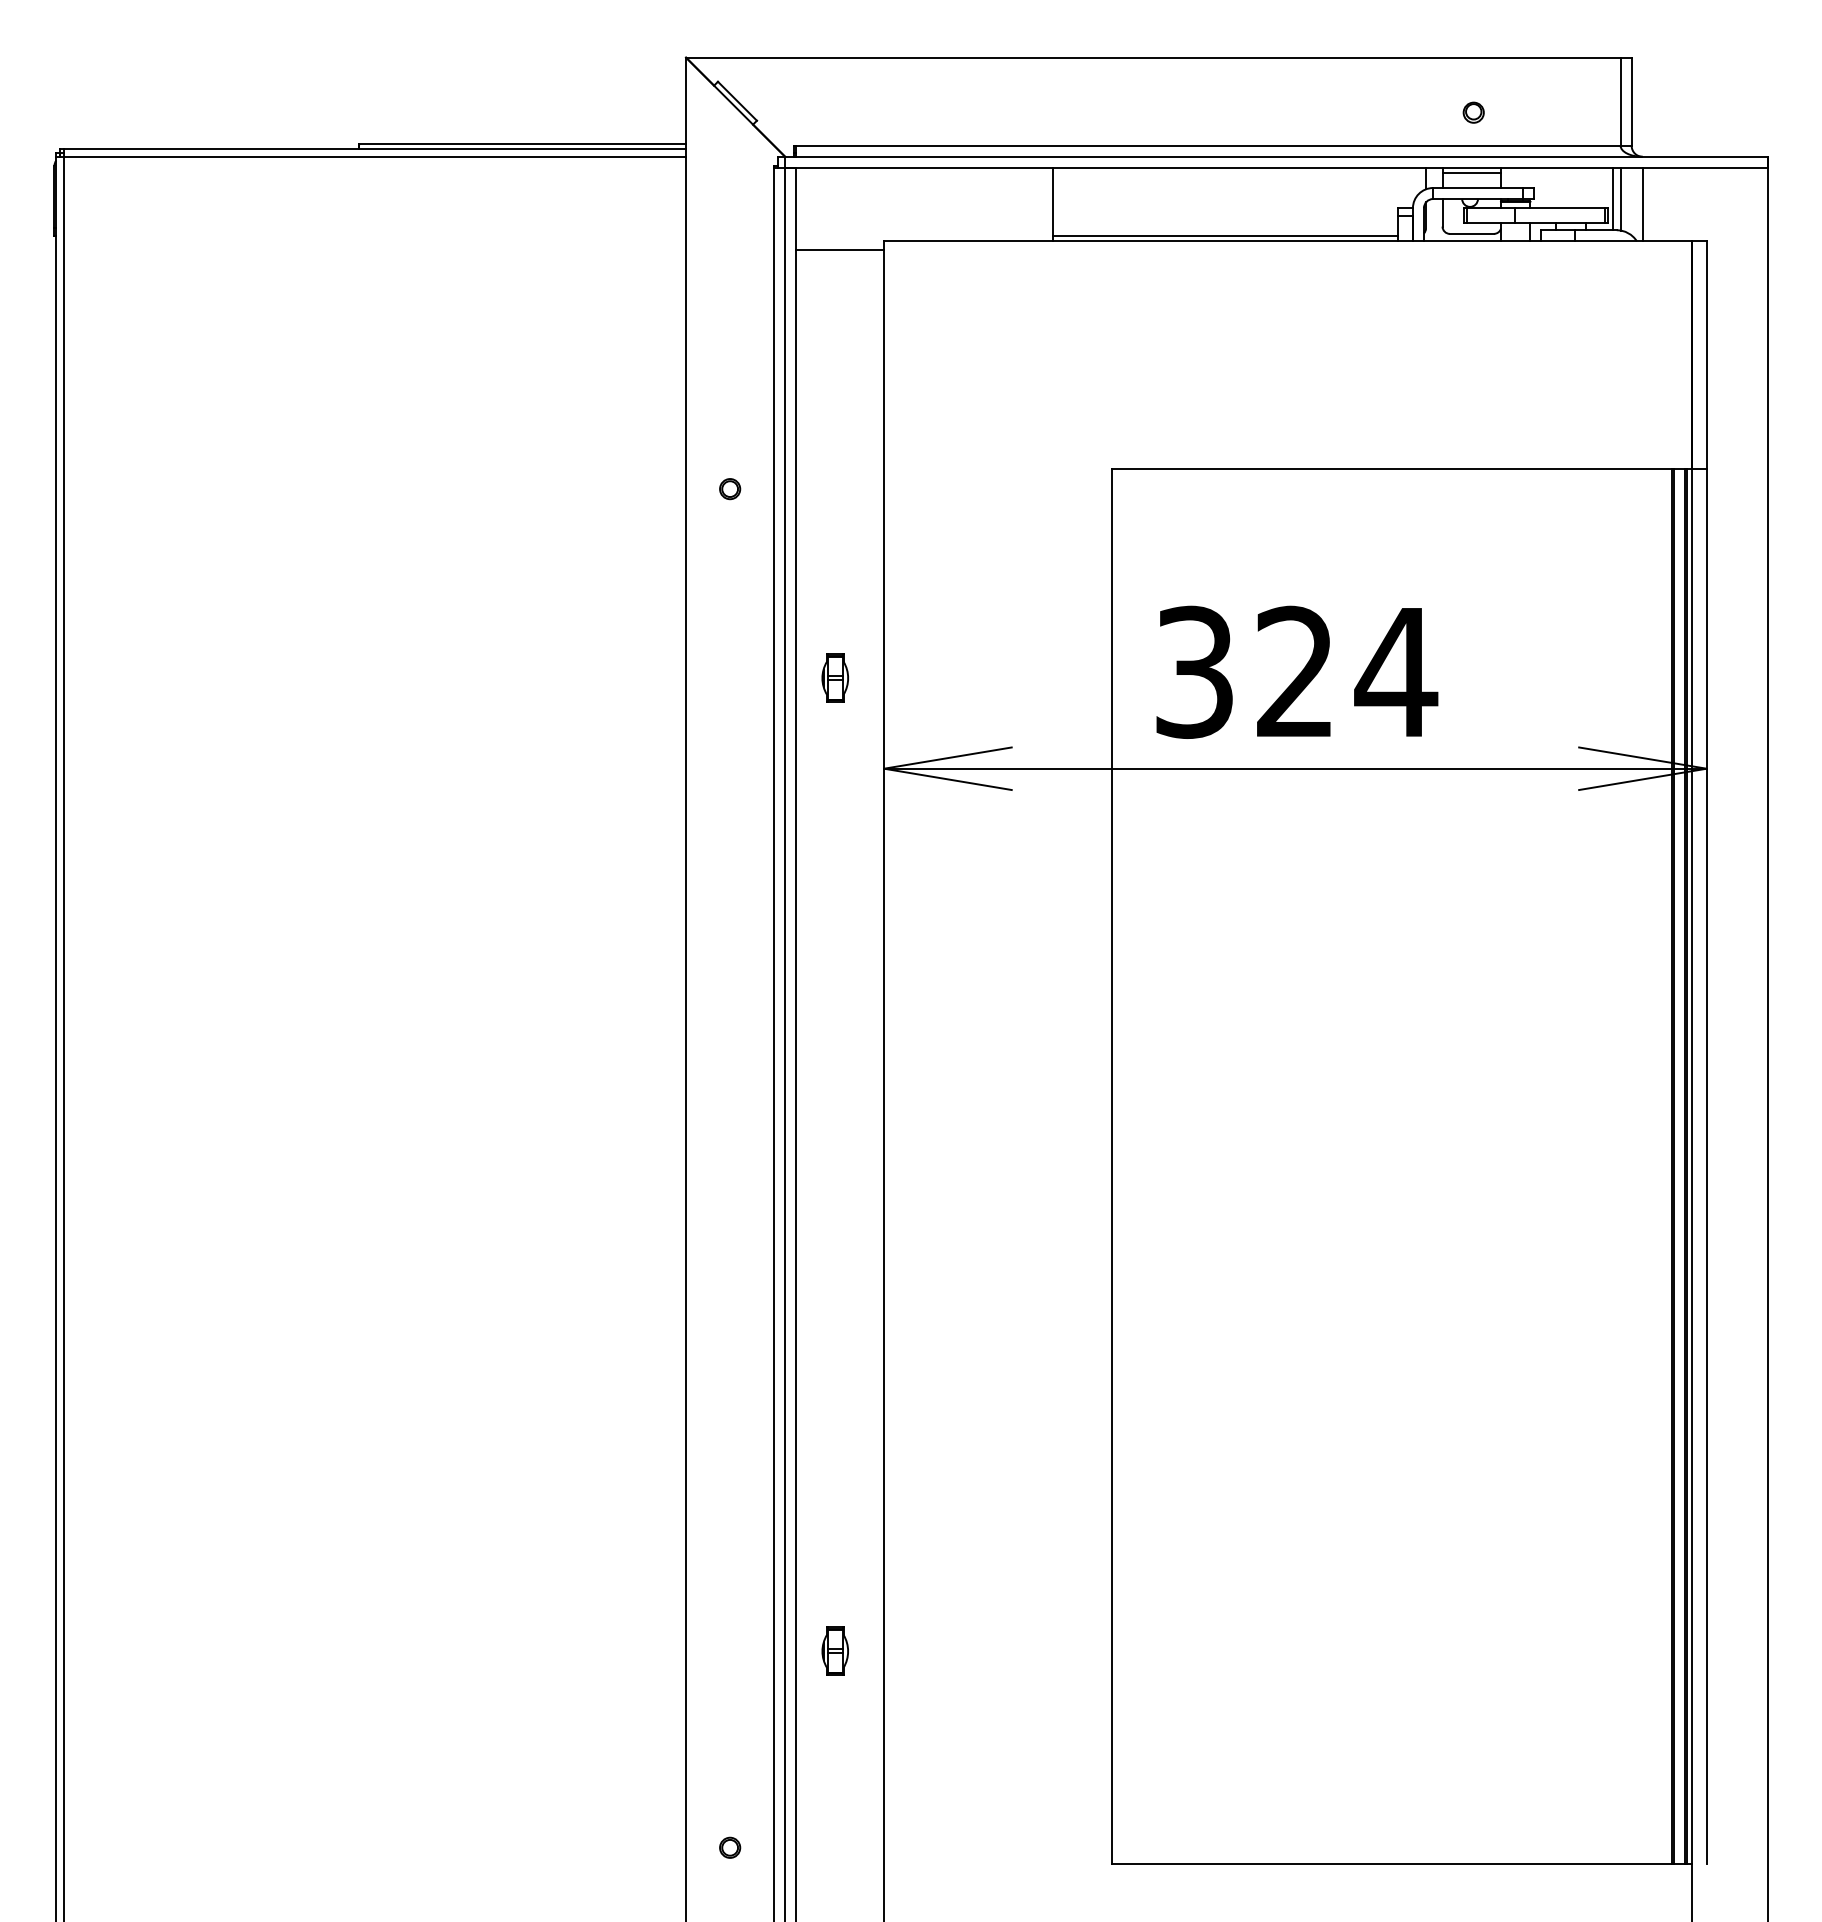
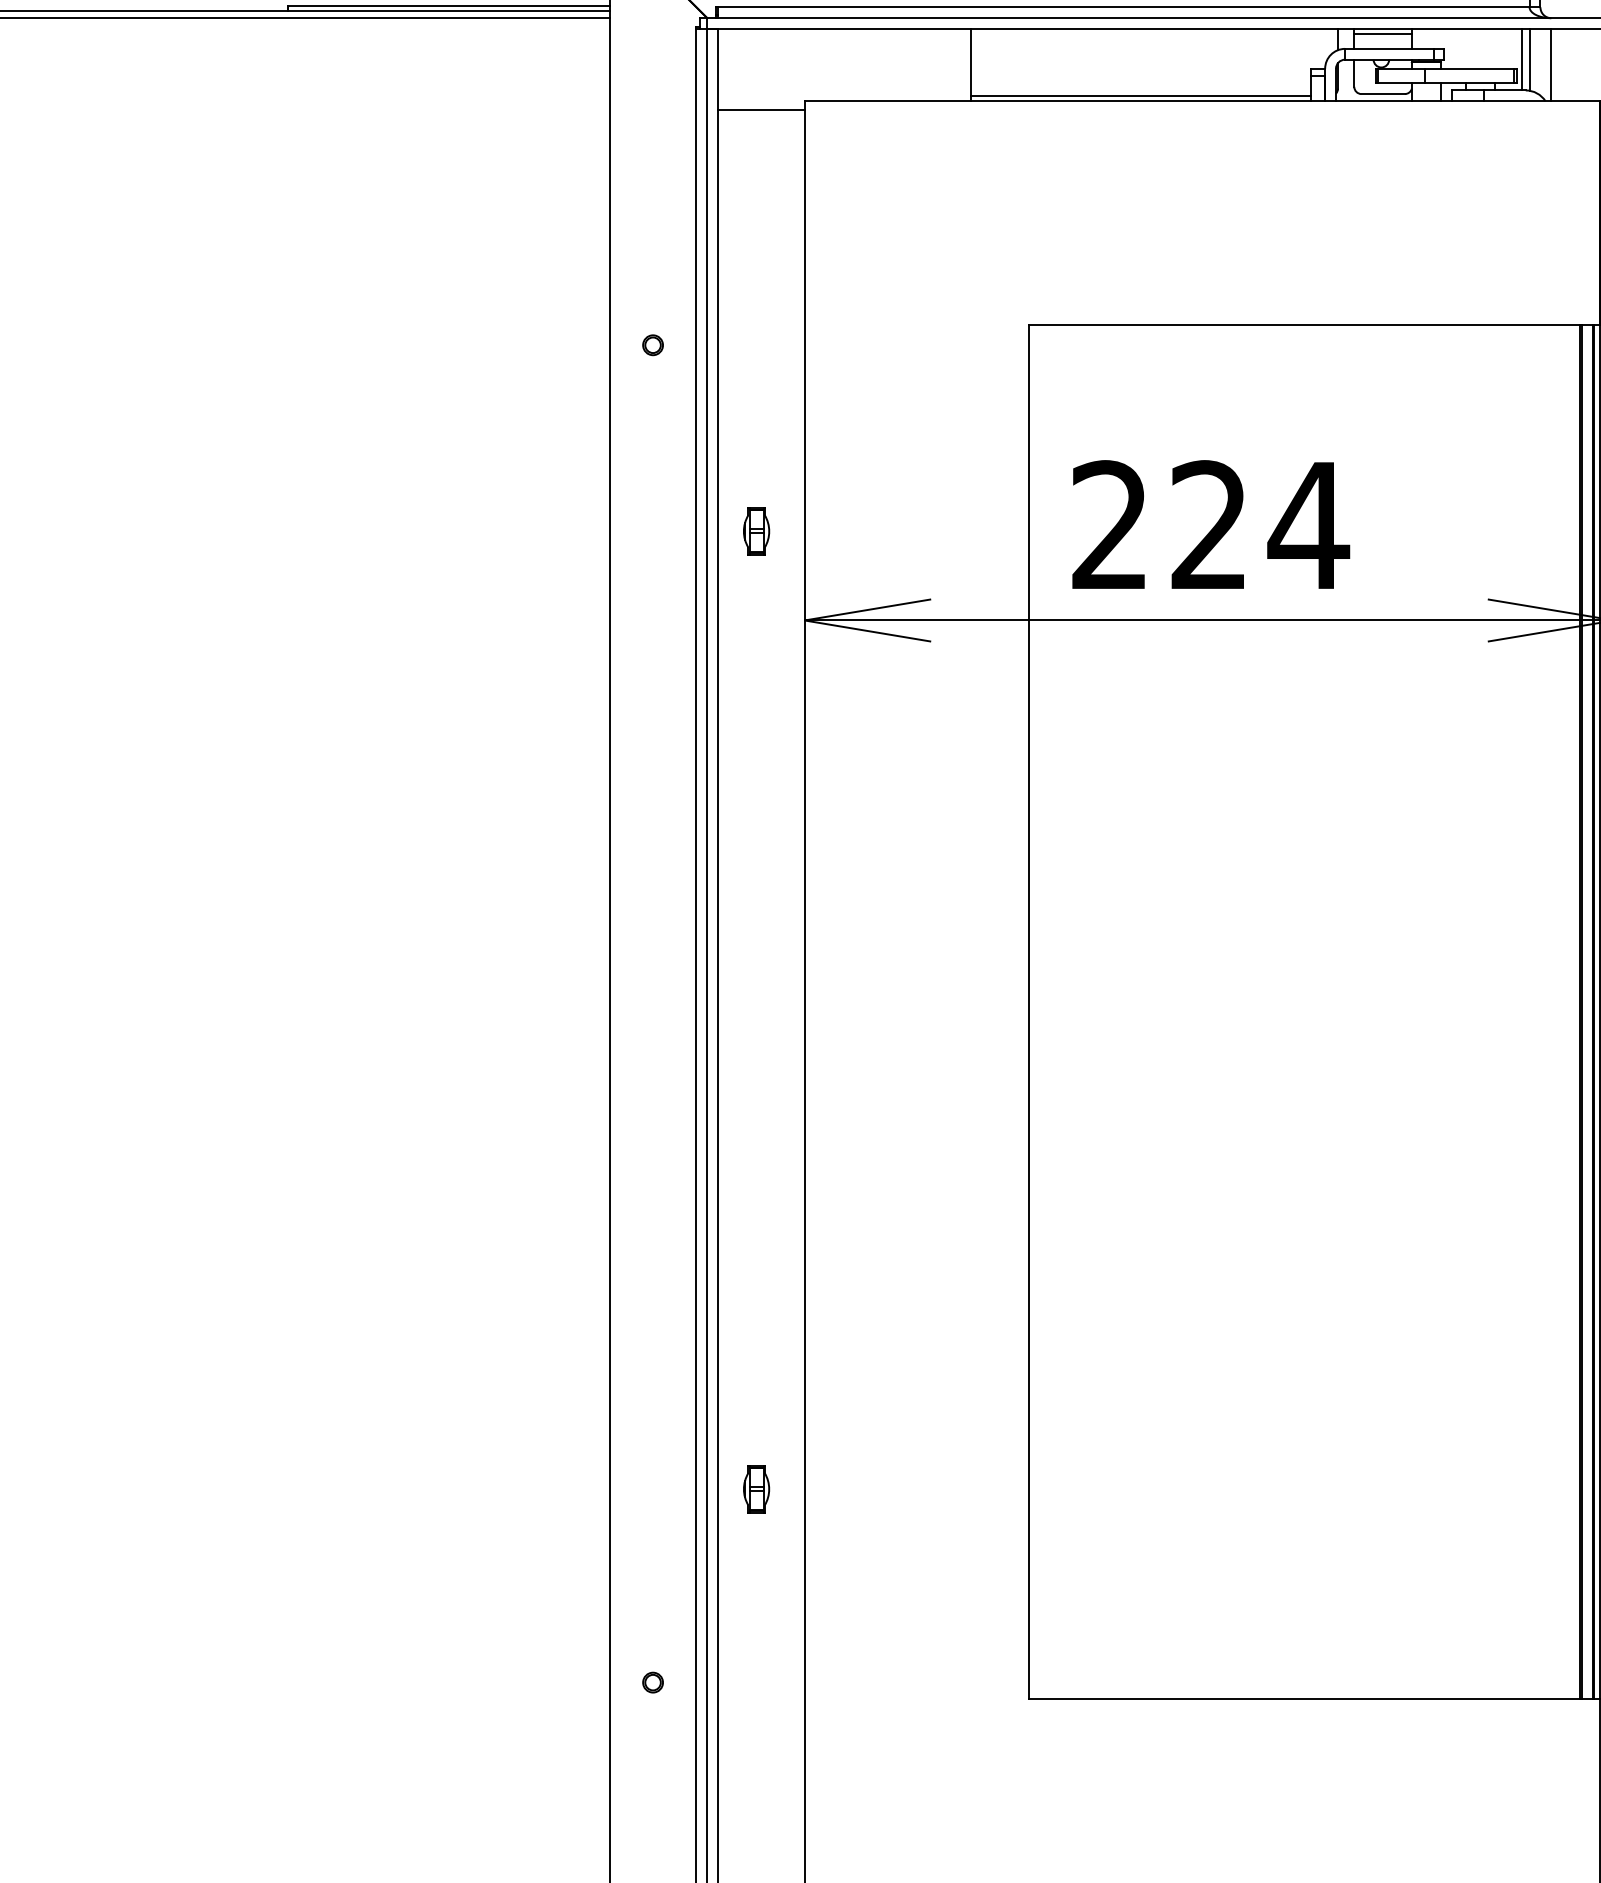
text: (1194, 671) -> (1110, 524), 324 -> 224

